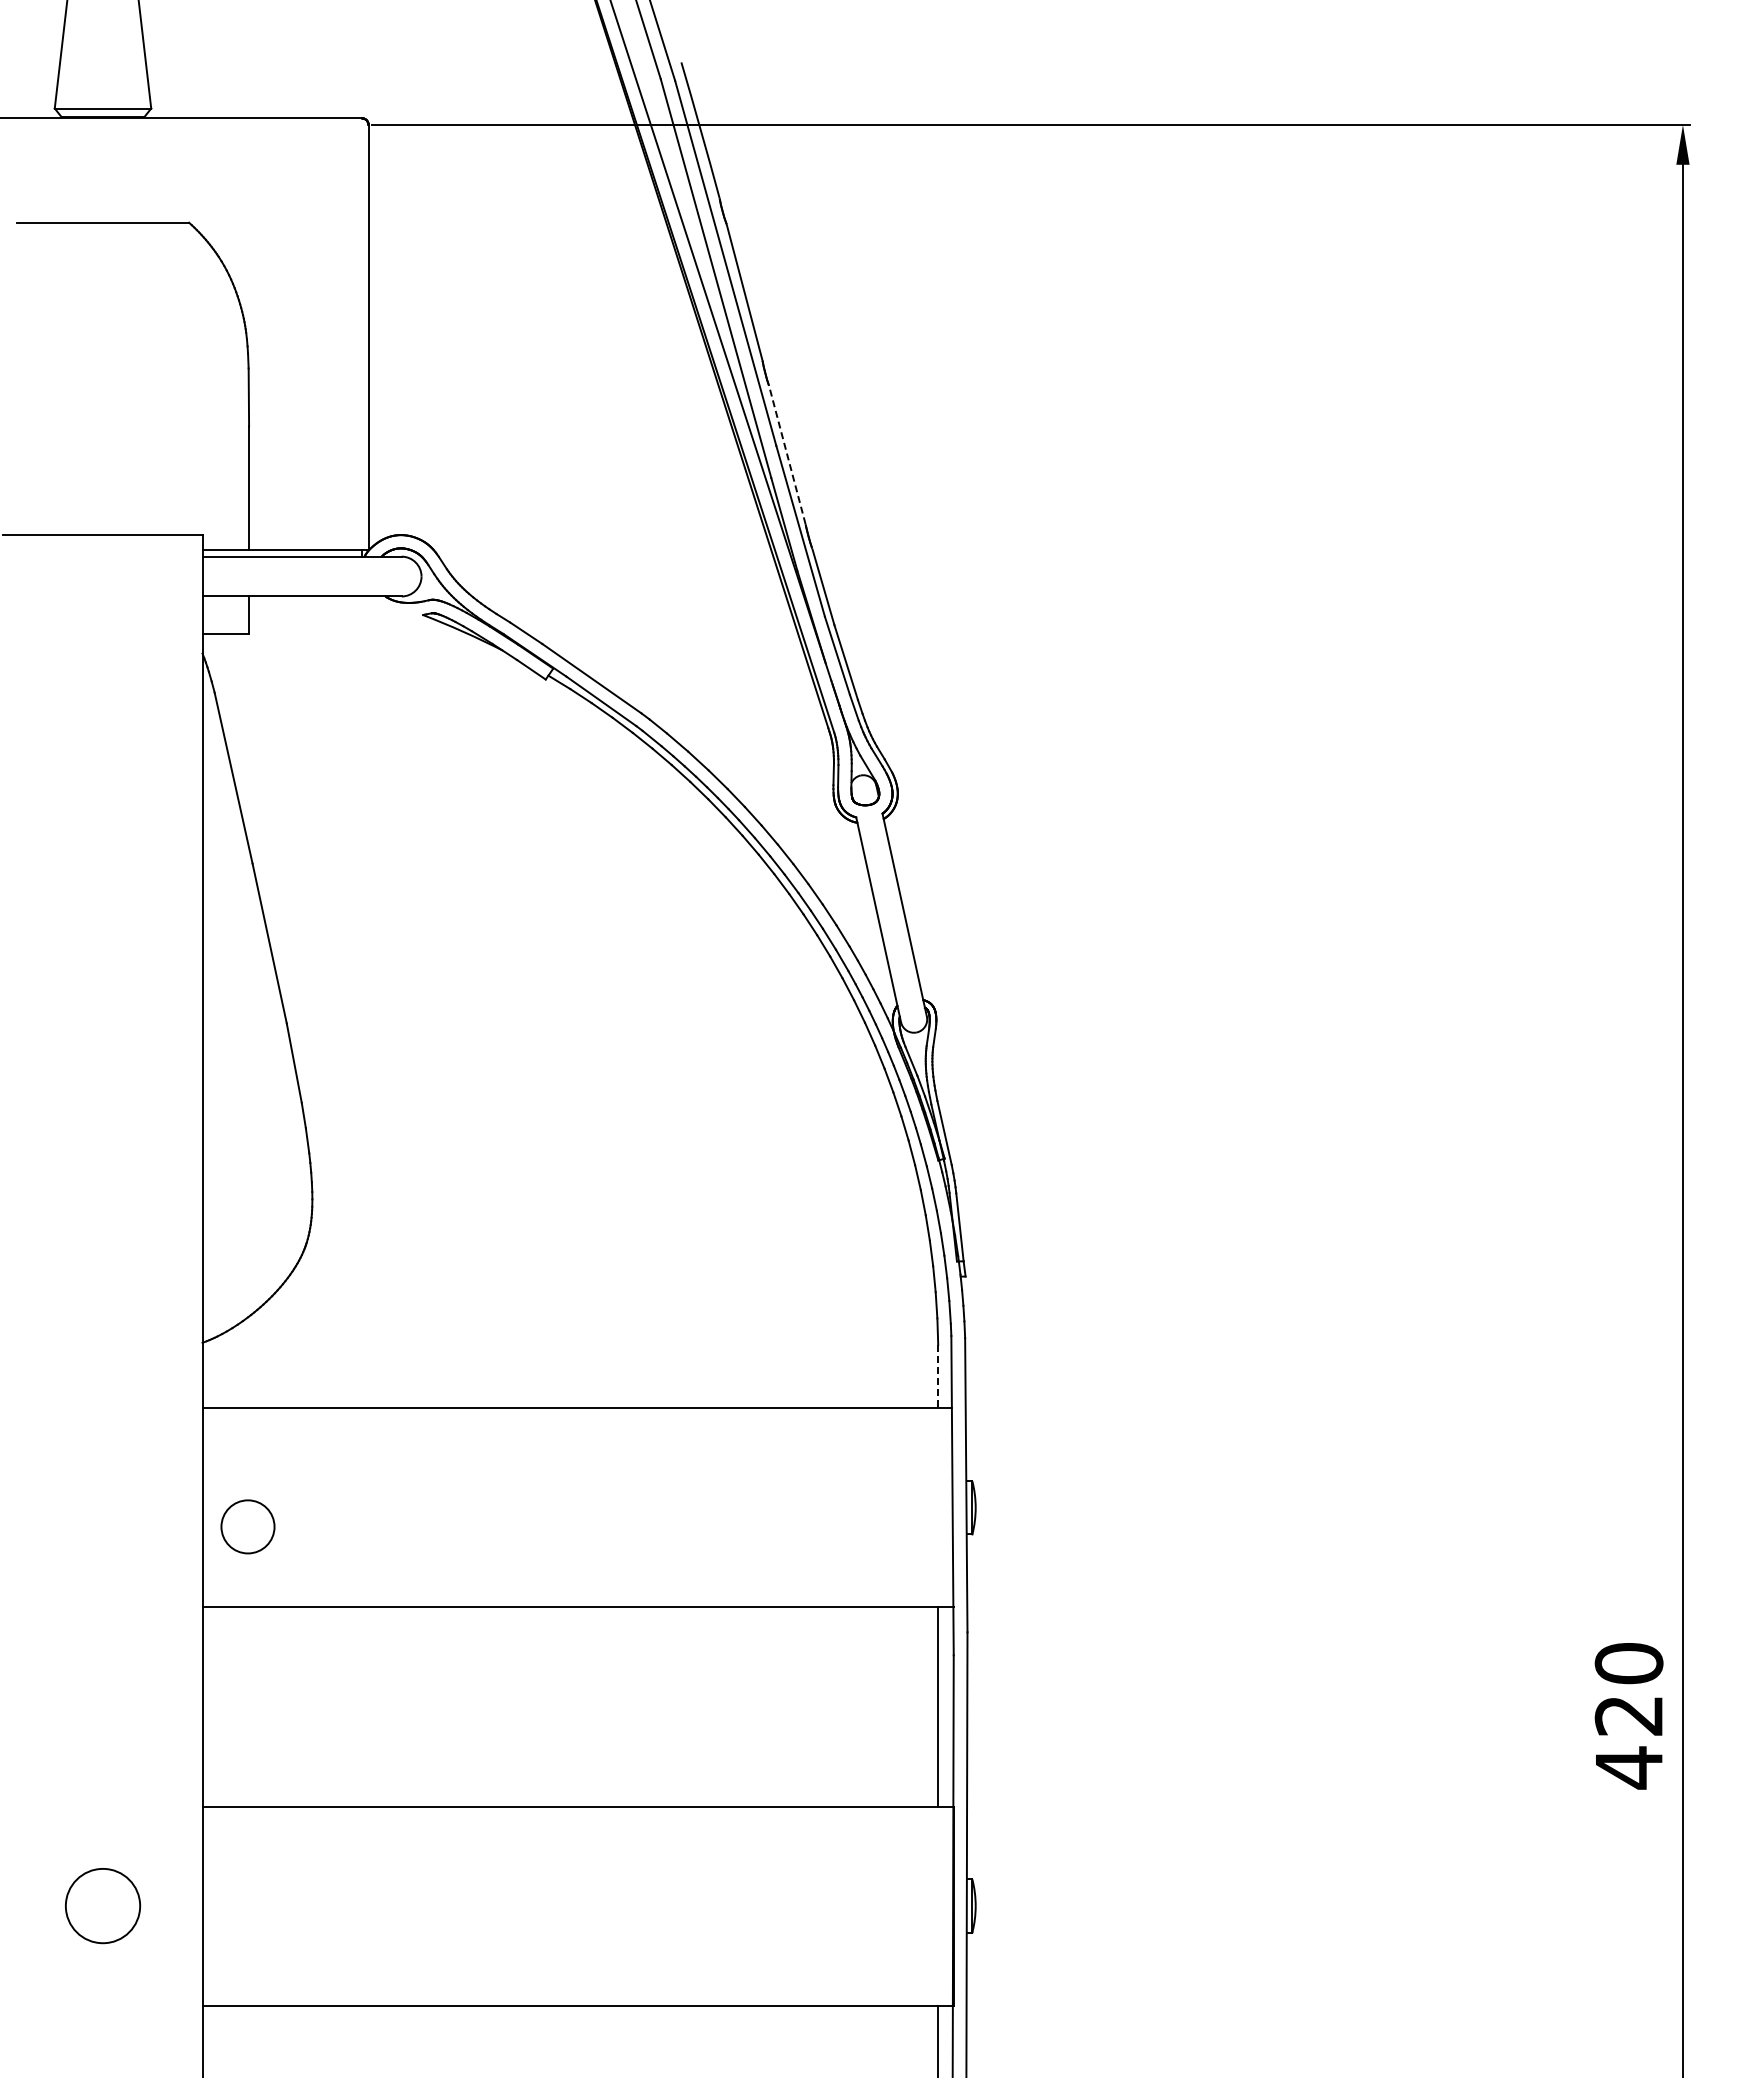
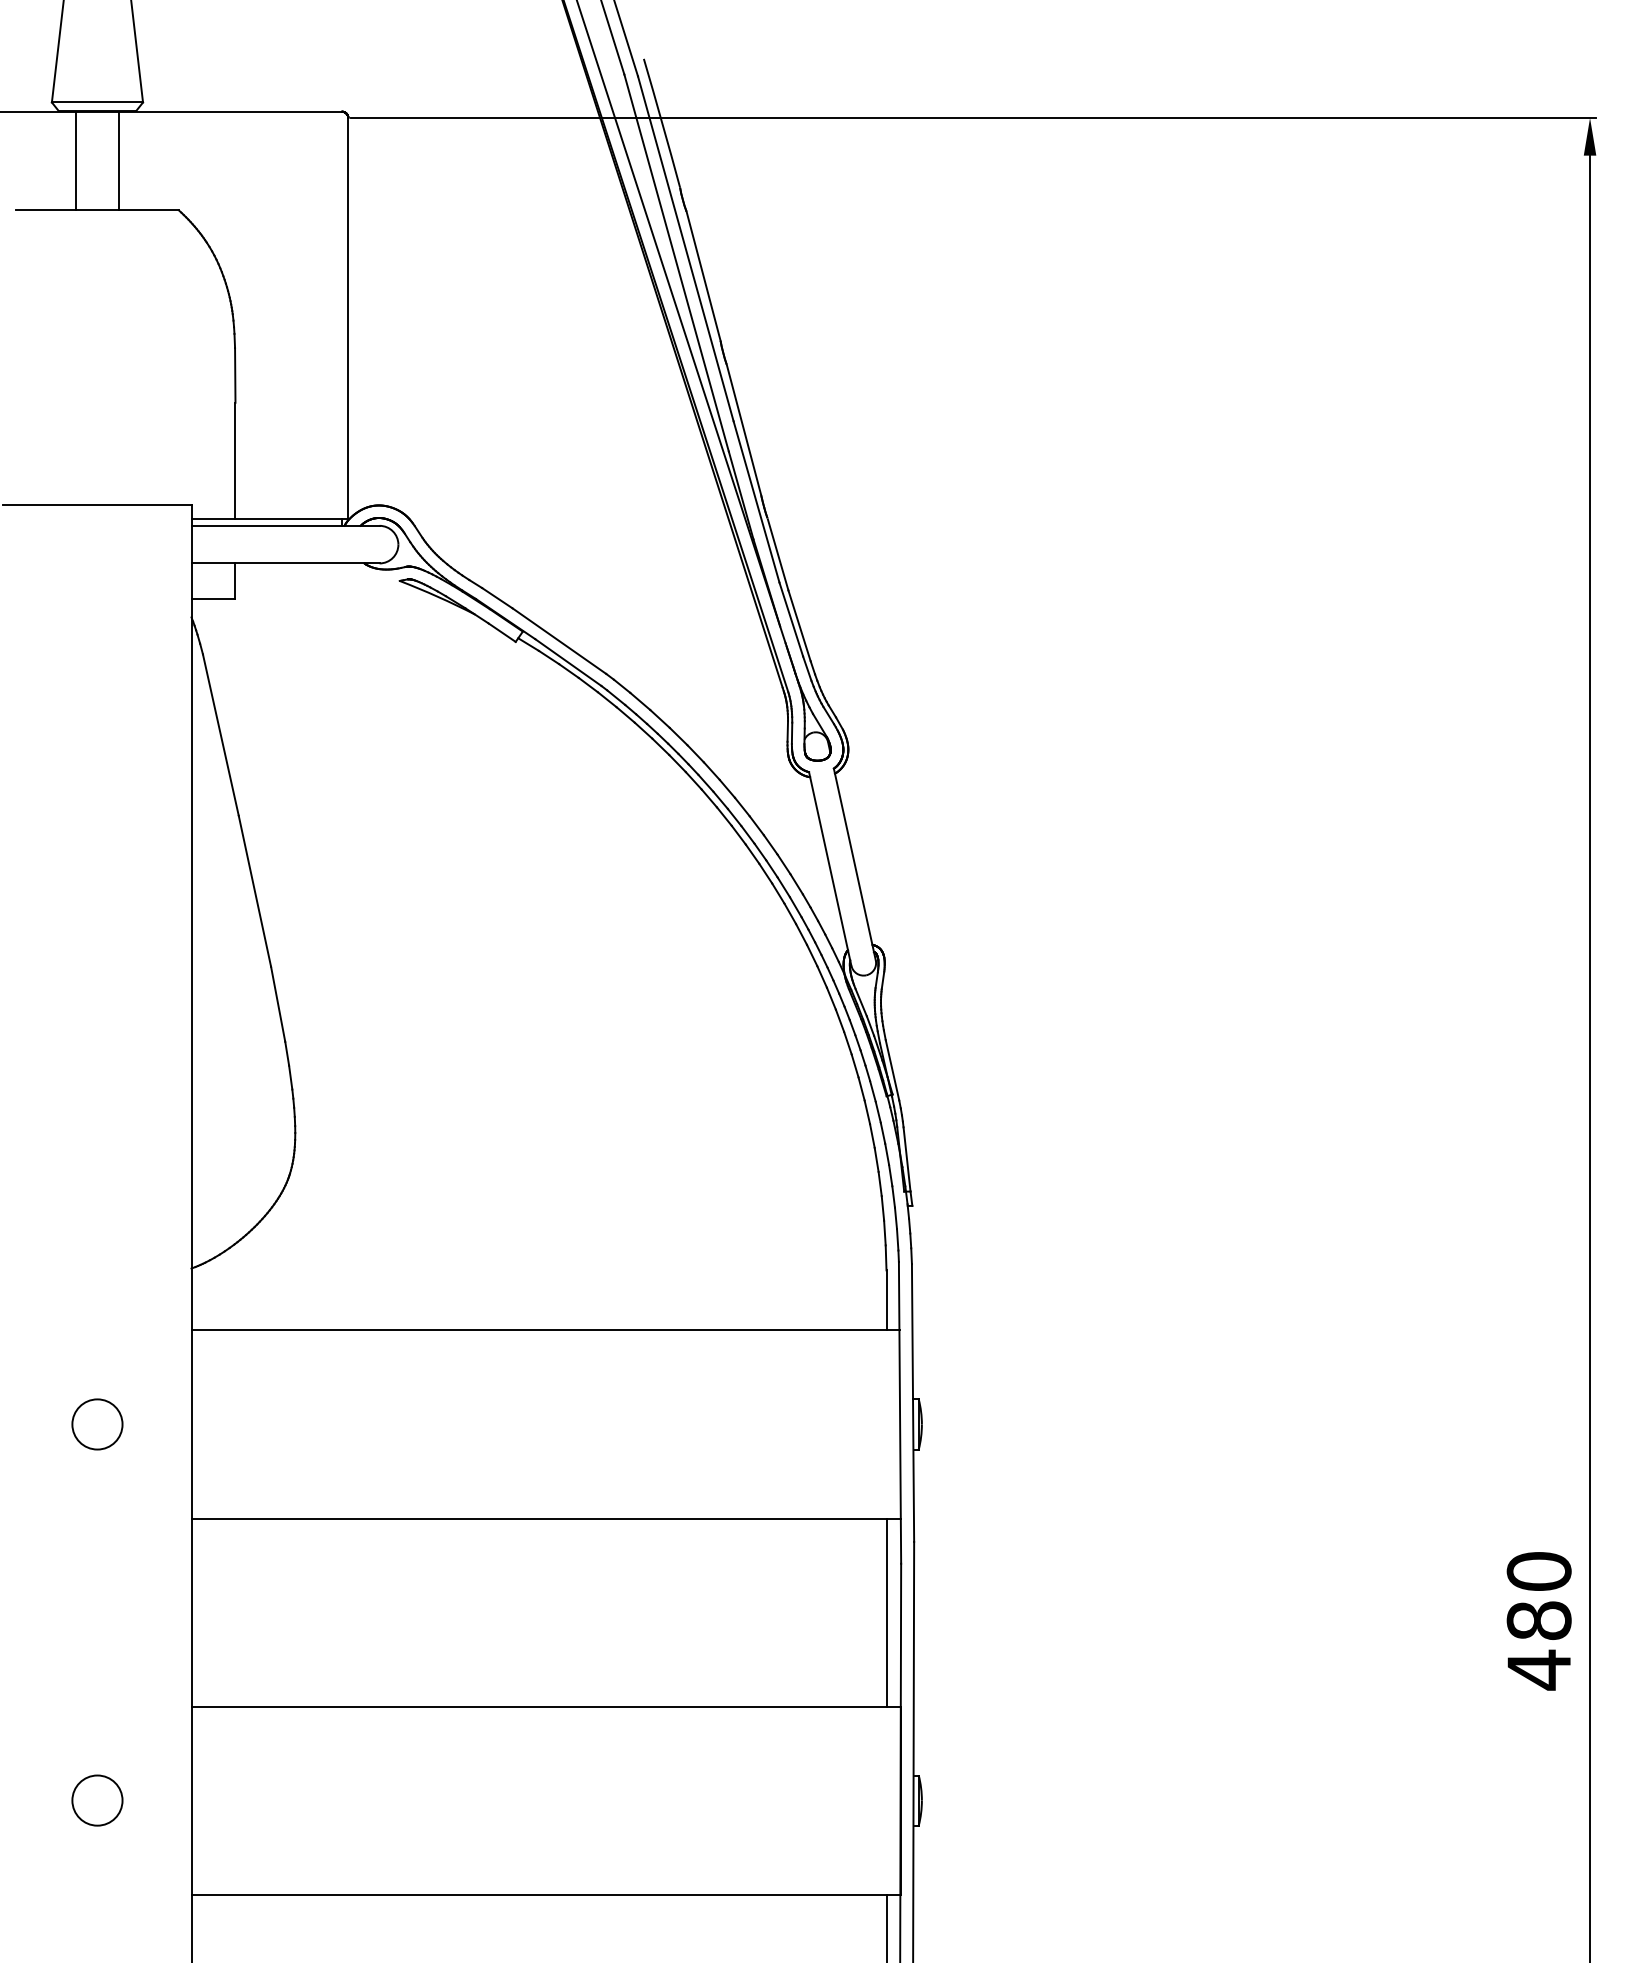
line: (79, 170) -> (75, 161), added
line: (126, 170) -> (119, 161), added
line: (787, 454) -> (744, 429), dashed -> solid
line: (938, 1376) -> (886, 1300), dashed -> solid
circle: (247, 1526) -> (96, 1424), moved
text: (1628, 1715) -> (1538, 1620), 420 -> 480
circle: (102, 1905) -> (96, 1800), size x0.71

